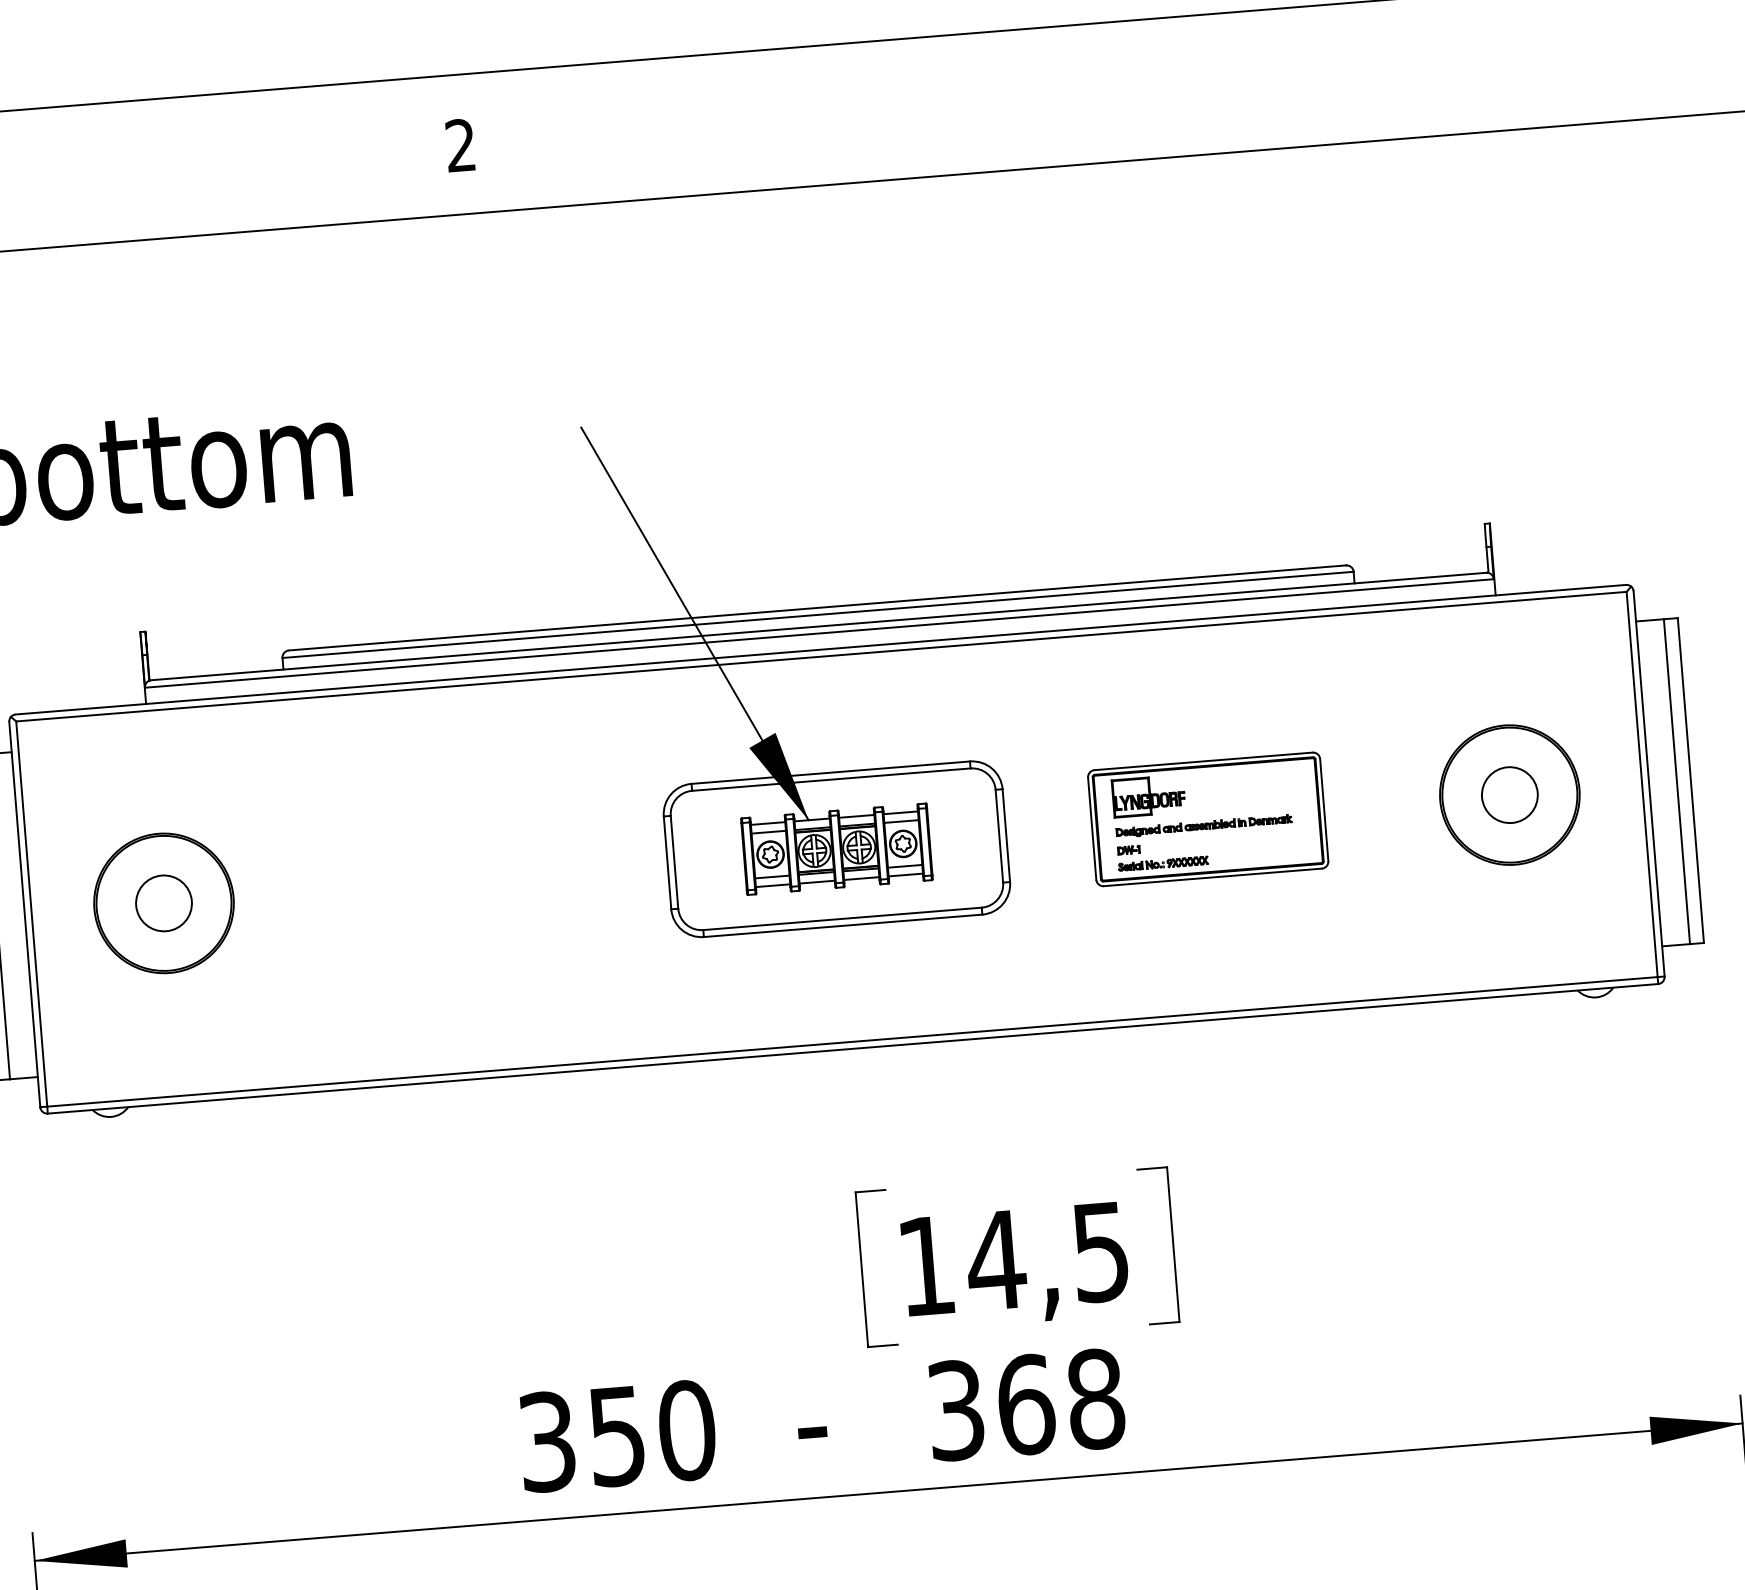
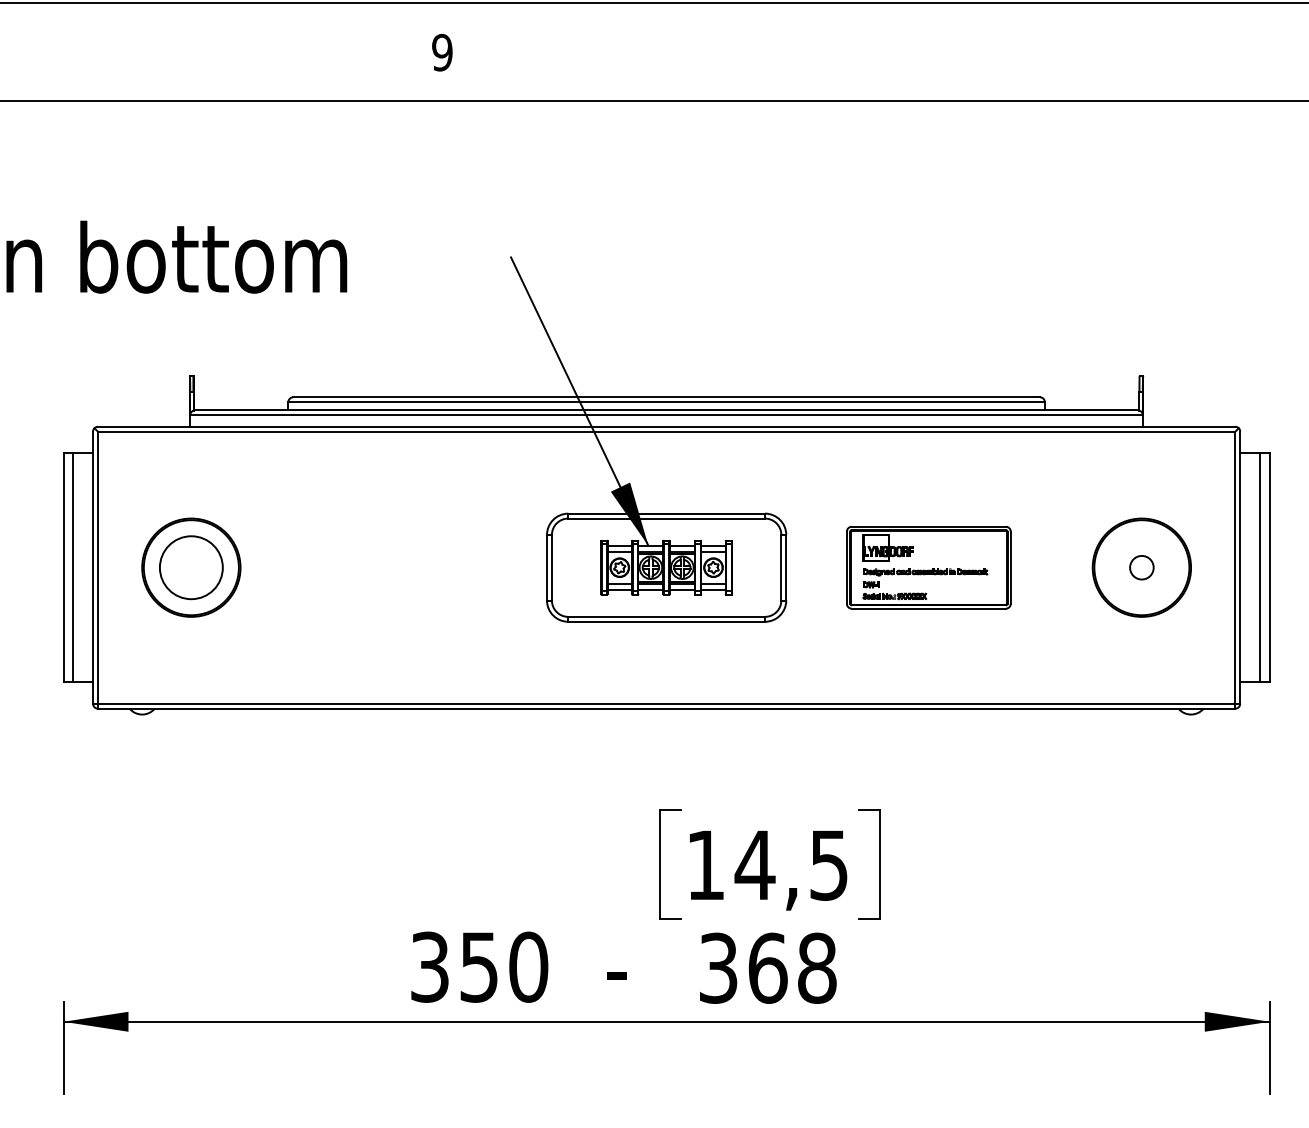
text: (460, 145) -> (442, 52), 2 -> 9
circle: (1509, 794) -> (1141, 567), size x0.6
circle: (164, 903) -> (191, 567), size x1.6

